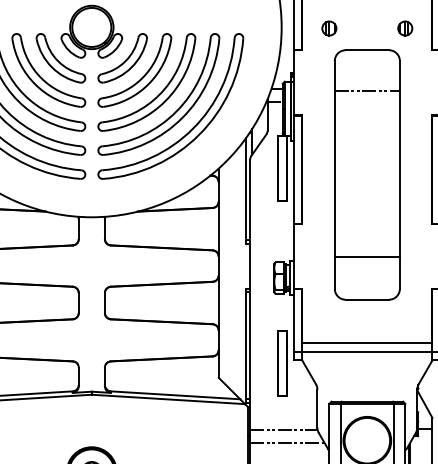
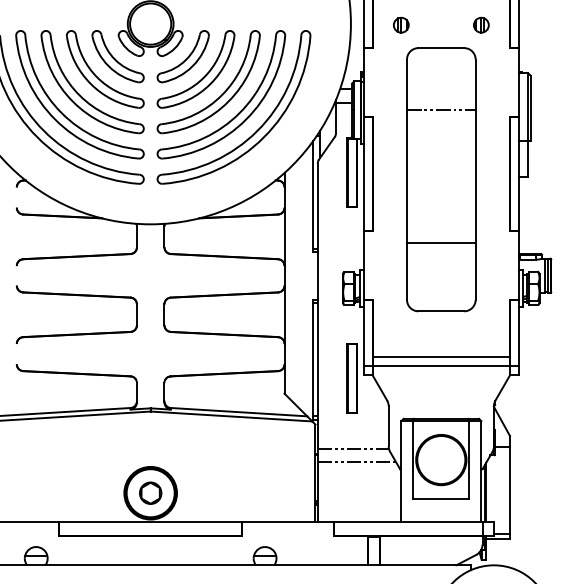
line: (367, 90) -> (441, 109), moved
line: (367, 256) -> (441, 242), moved

